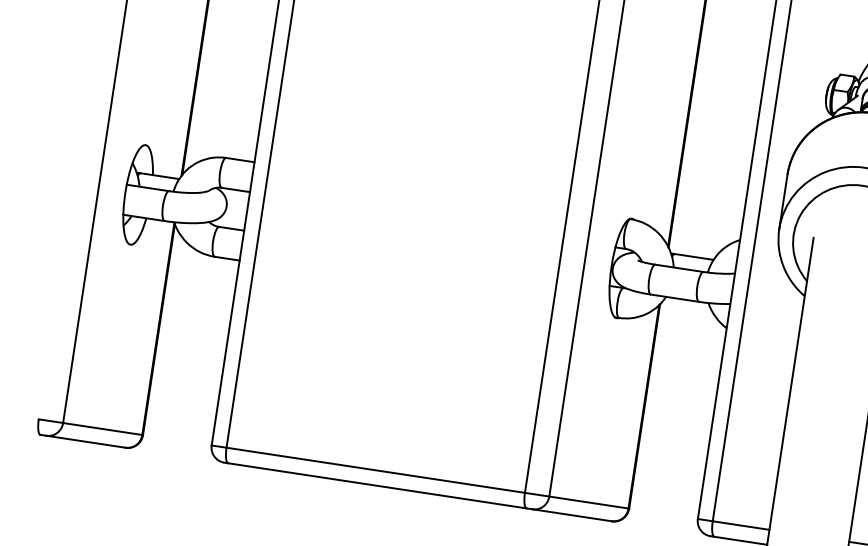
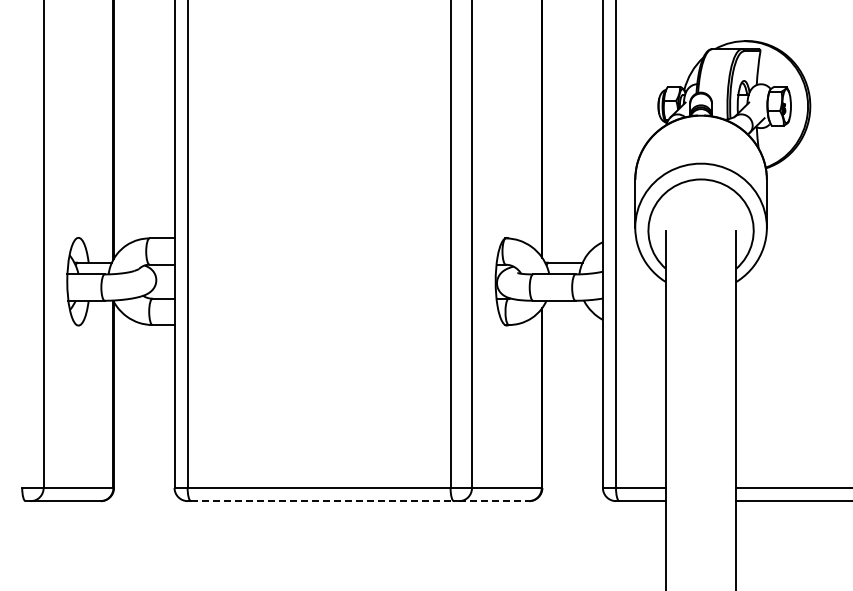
line: (377, 486) -> (322, 501), solid -> dashed
line: (572, 515) -> (494, 501), solid -> dashed

